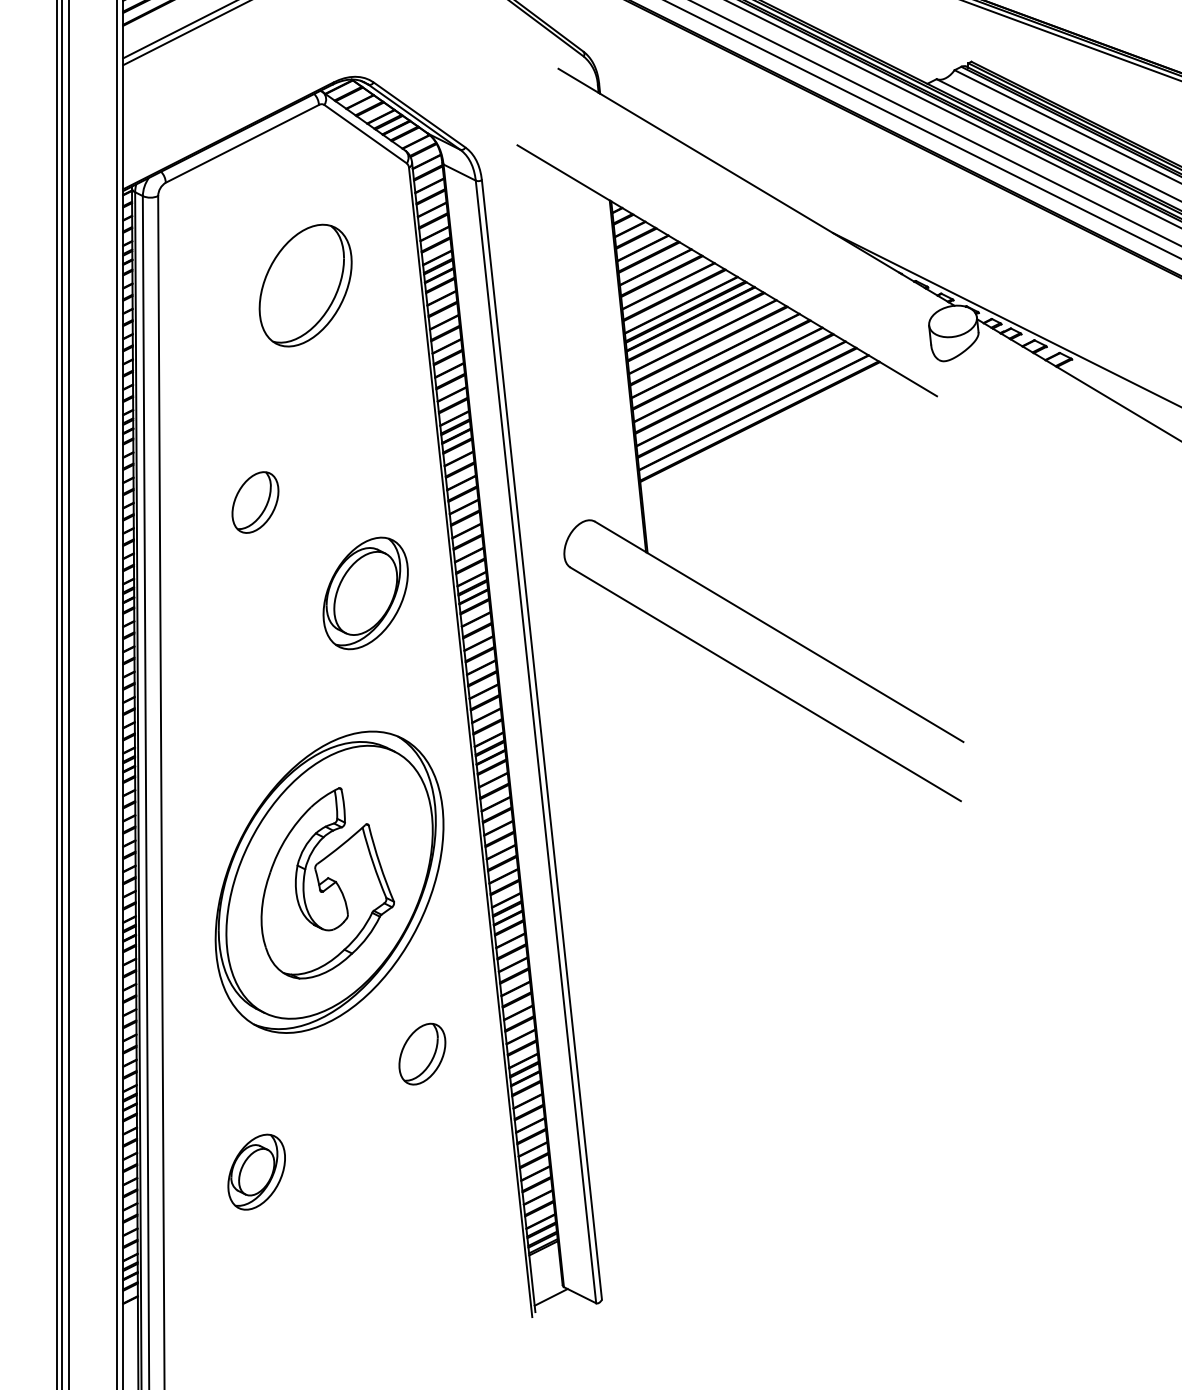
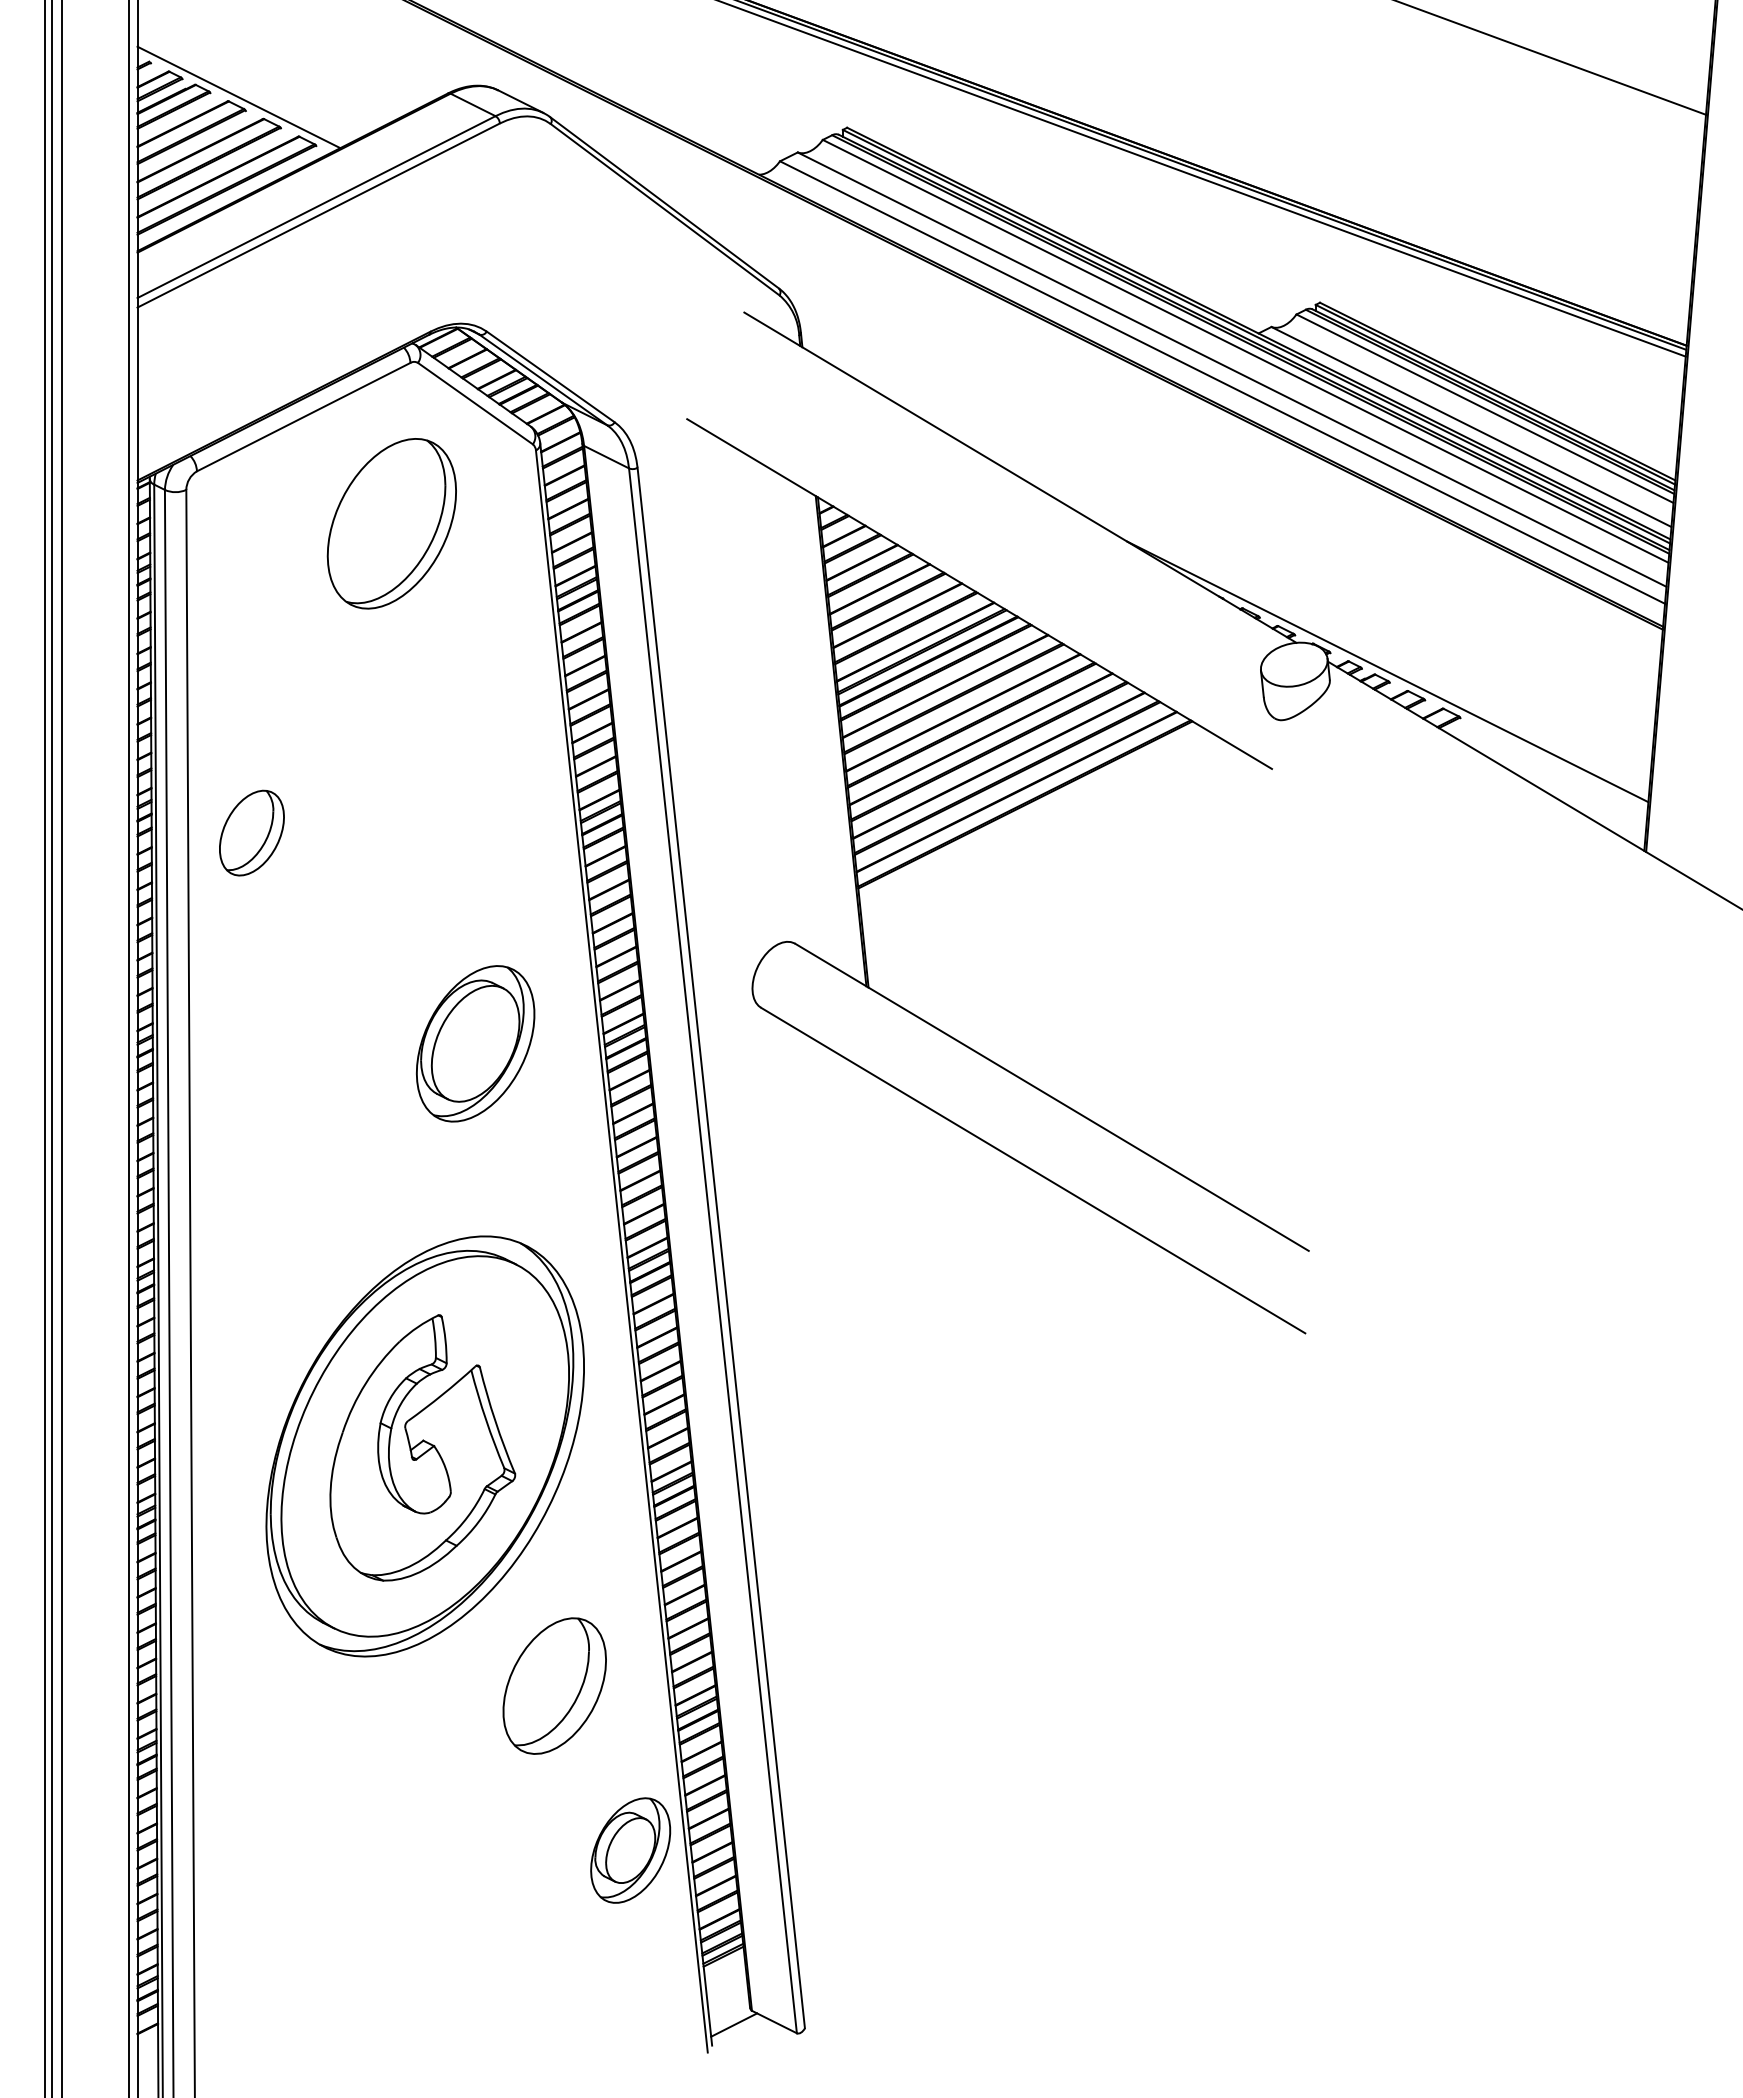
part: (305, 285) -> (391, 523), moved
part: (255, 502) -> (251, 832), moved
part: (422, 1053) -> (554, 1685), size x1.6
part: (256, 1172) -> (630, 1850), moved

